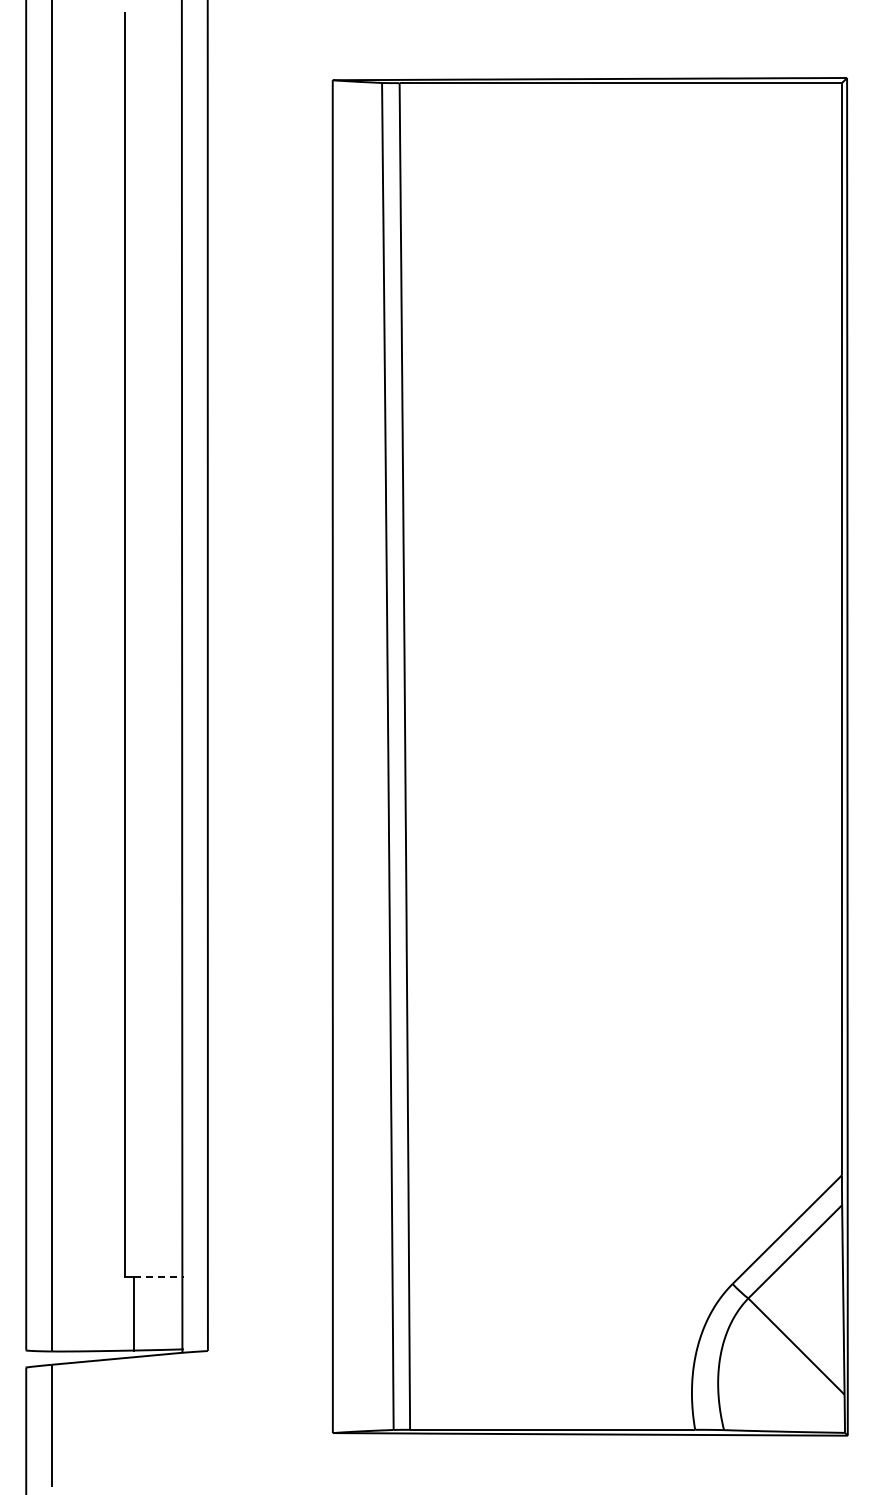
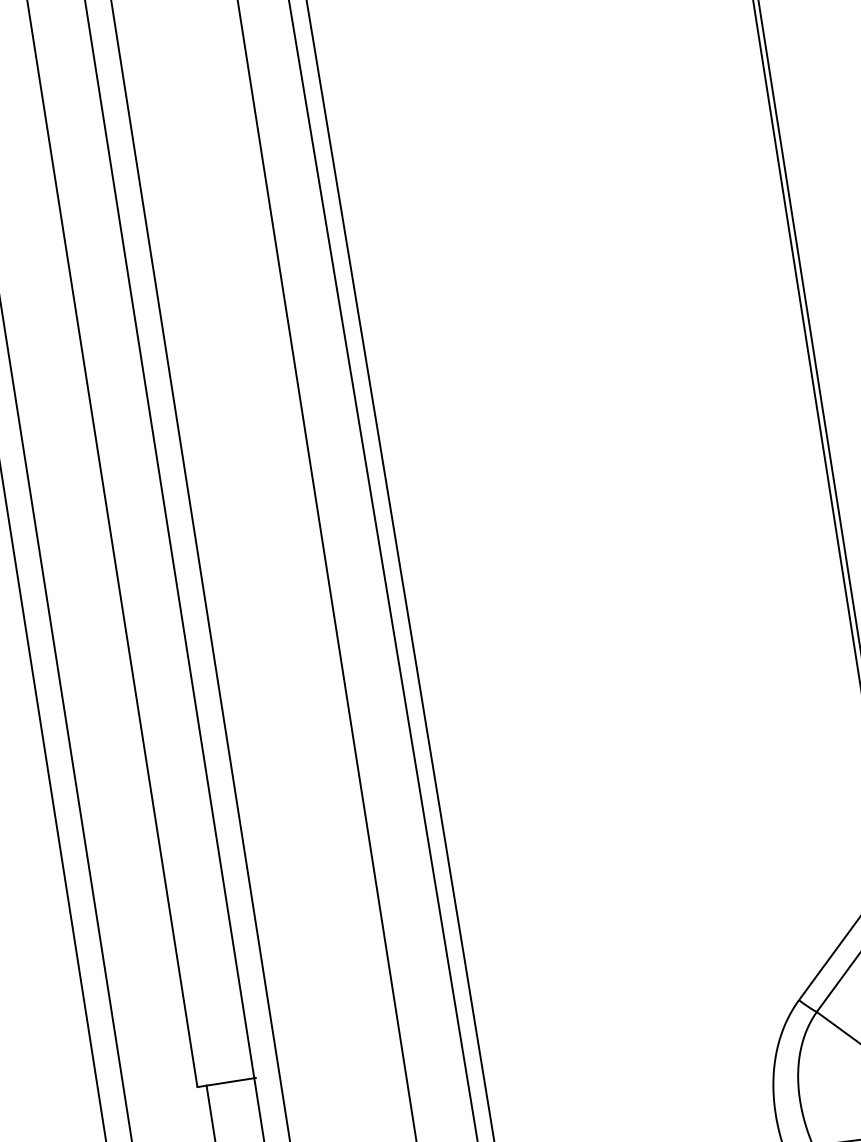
line: (159, 1276) -> (231, 1081), dashed -> solid

